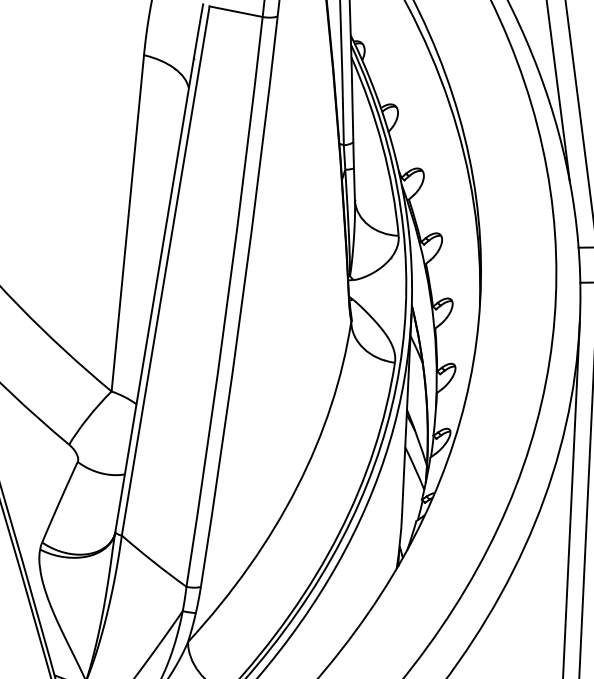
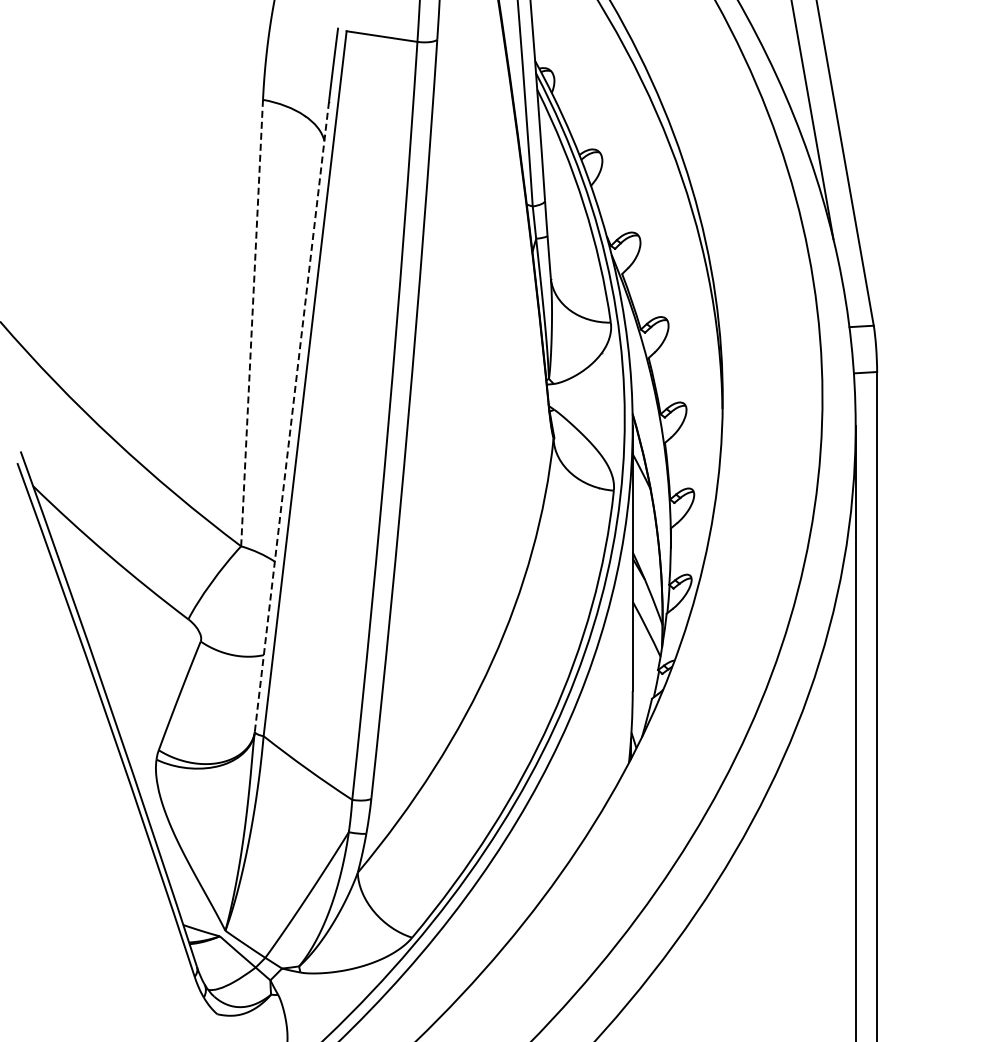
line: (128, 223) -> (252, 323), solid -> dashed
line: (154, 296) -> (291, 417), solid -> dashed

